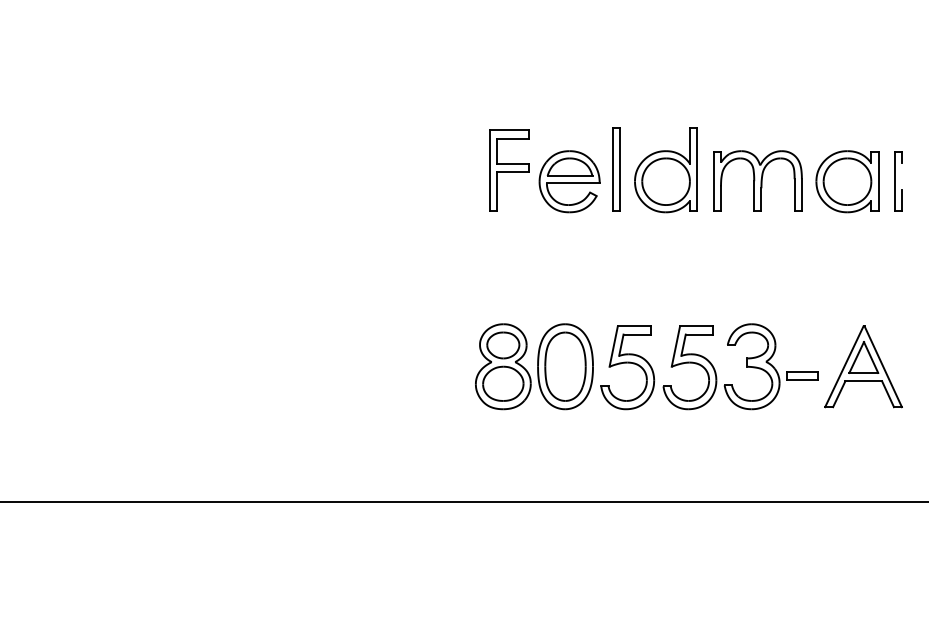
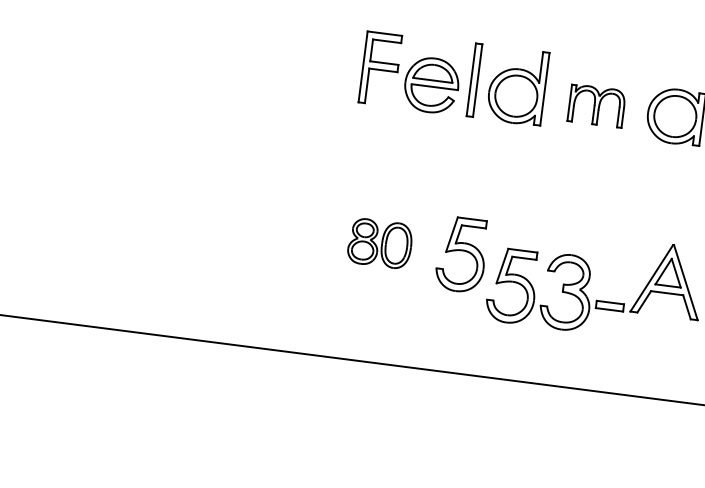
part: (757, 180) -> (596, 105), size x0.7
part: (534, 366) -> (380, 243), size x0.6
part: (740, 366) -> (556, 290), moved

